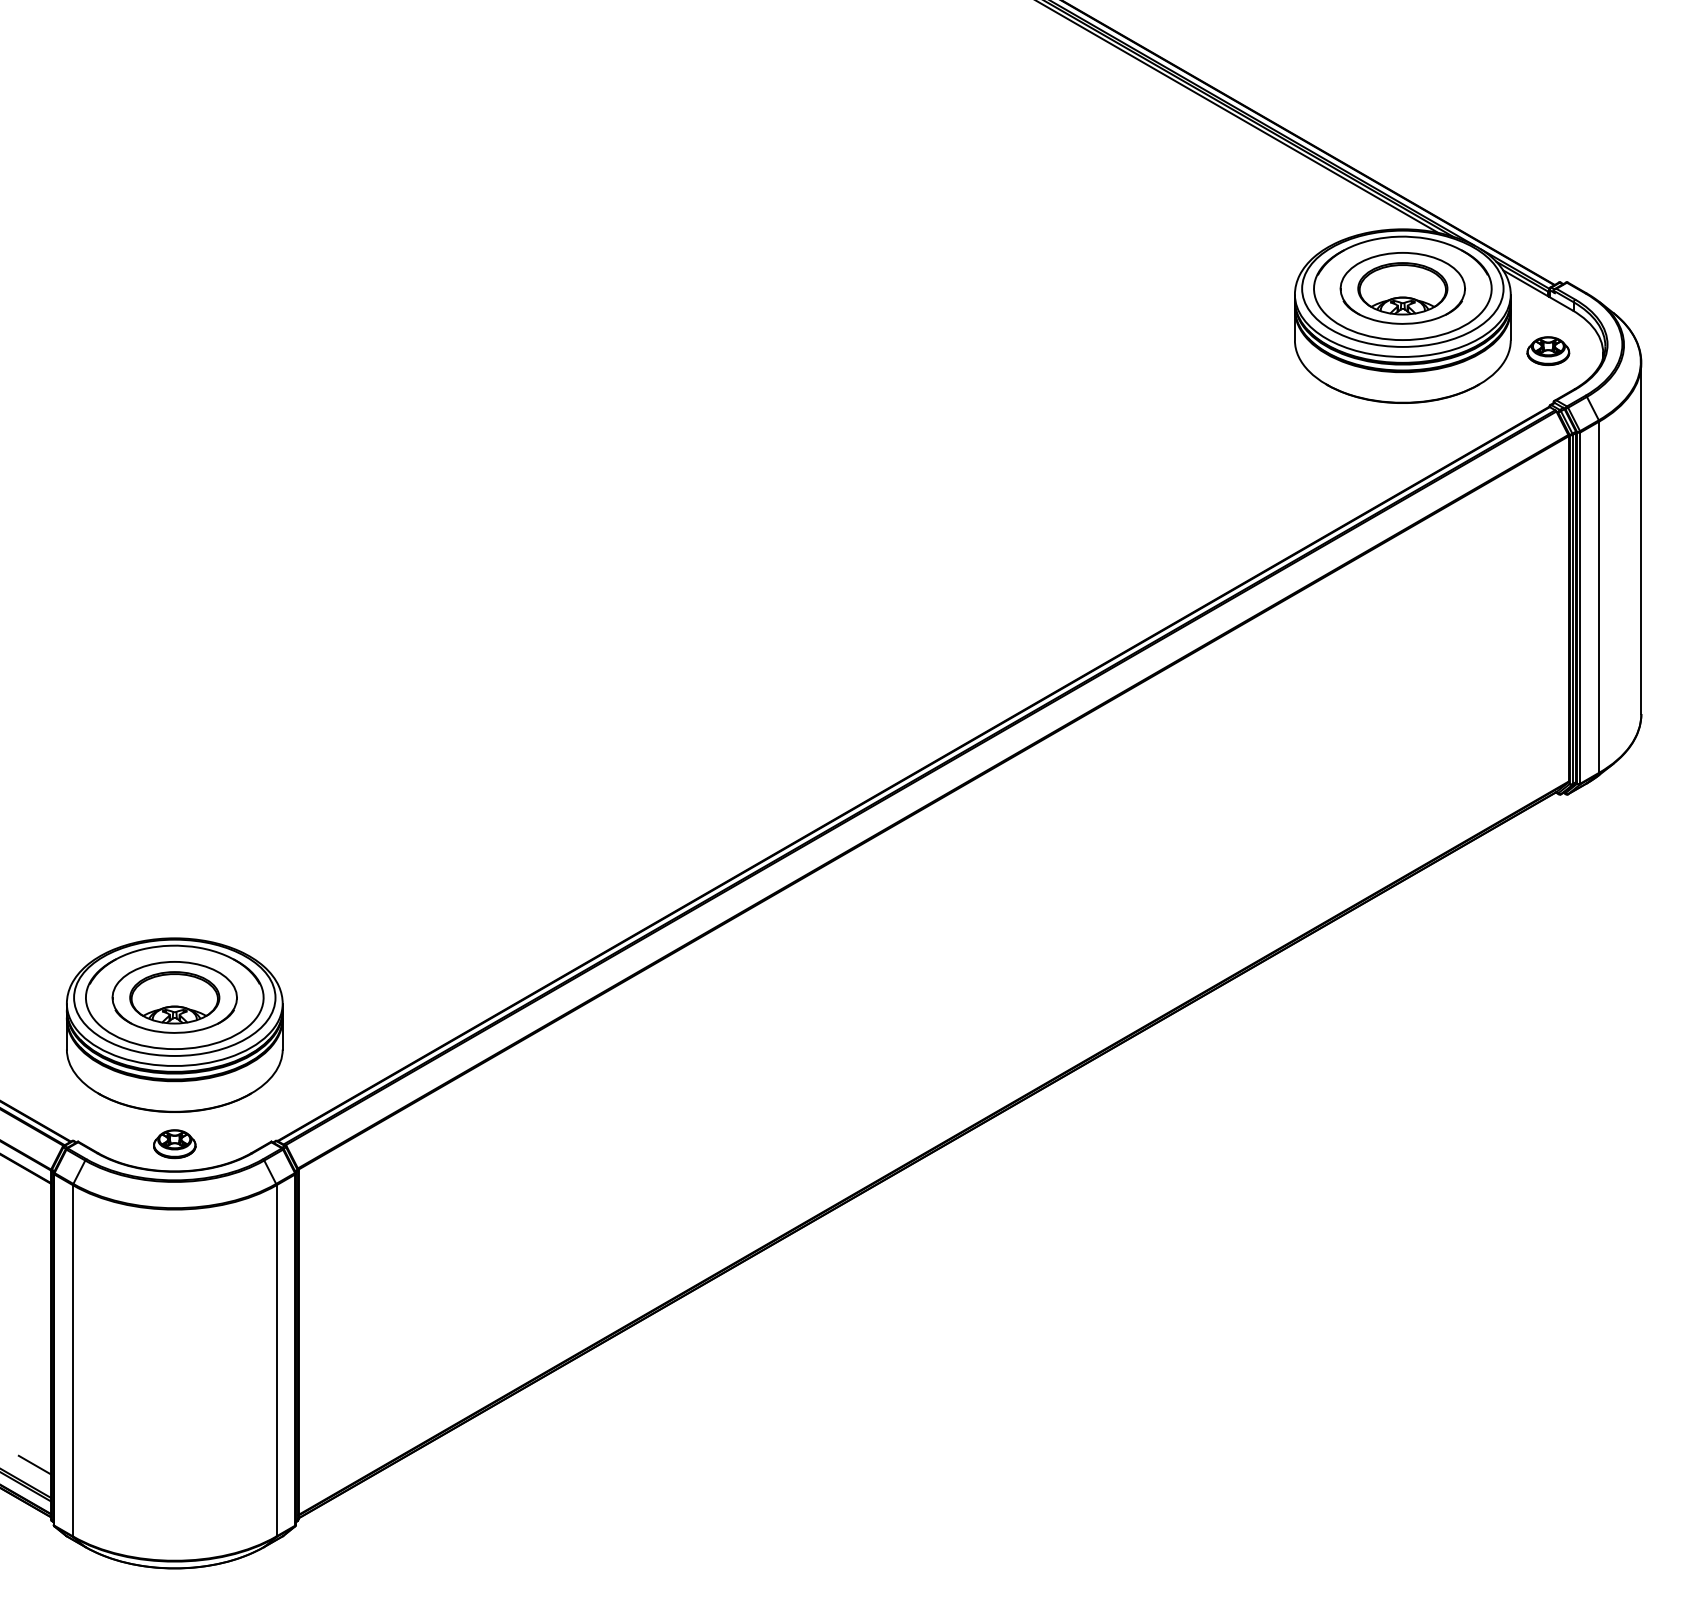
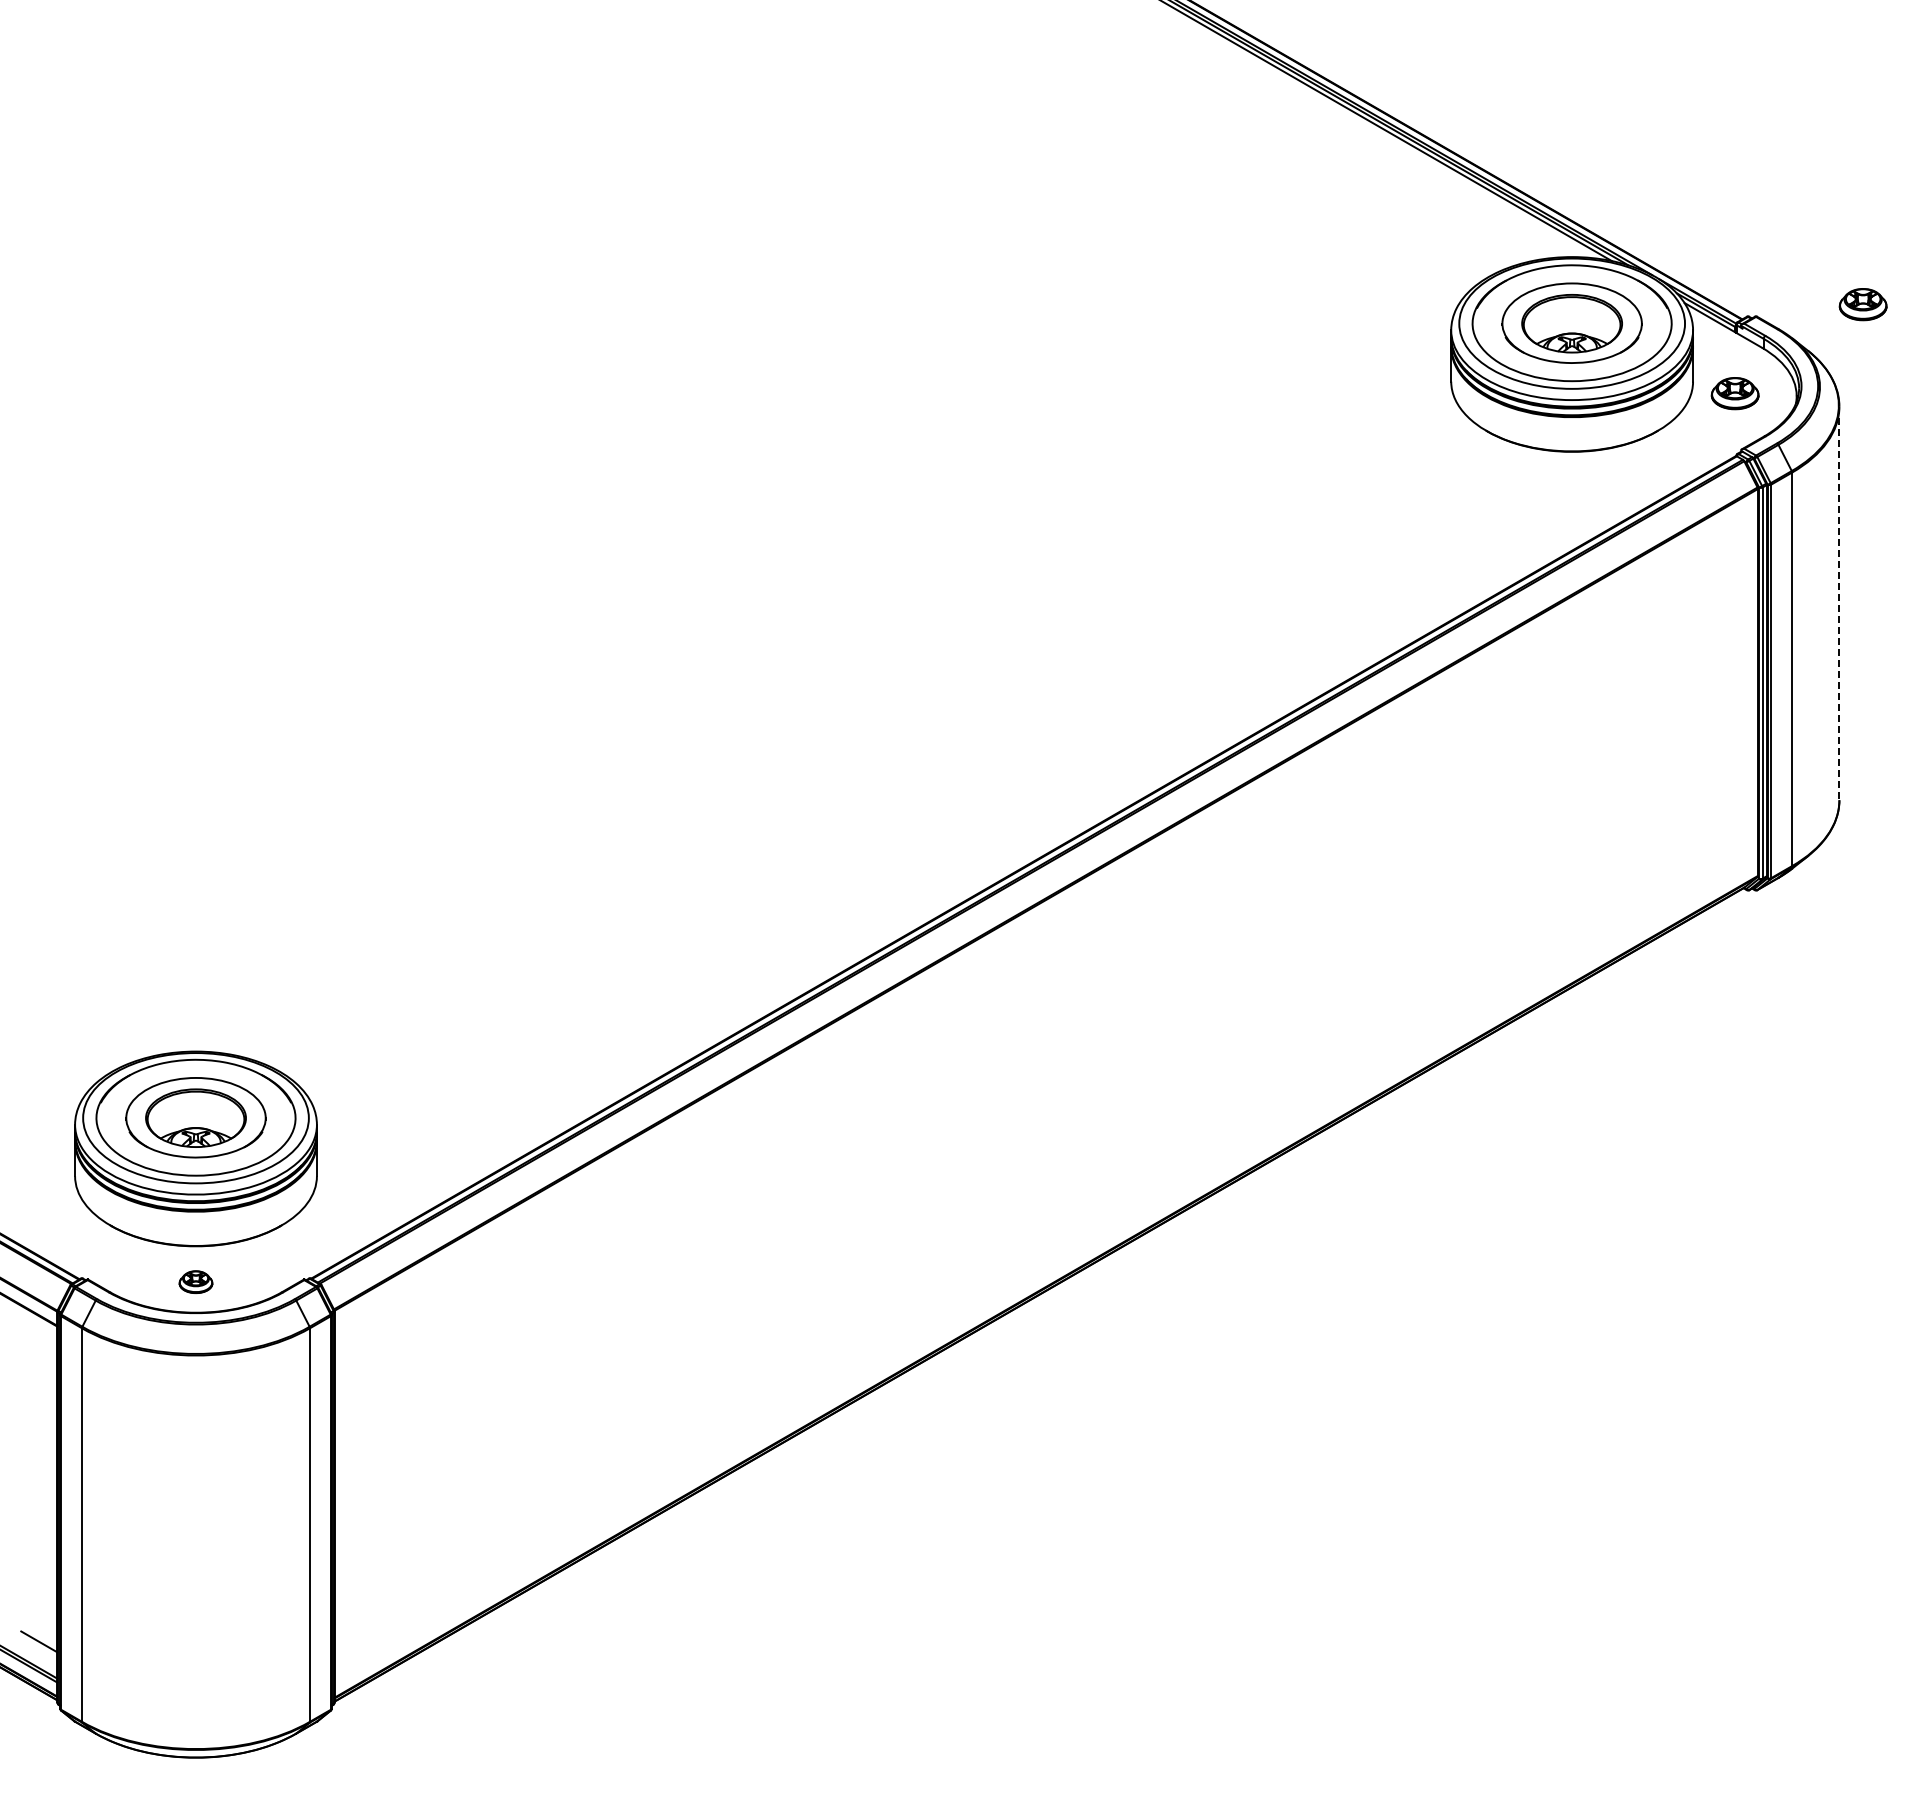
part: (1661, 271) -> (1862, 304), added
line: (1641, 538) -> (1839, 603), solid -> dashed
part: (174, 1143) -> (195, 1281), size x0.7

